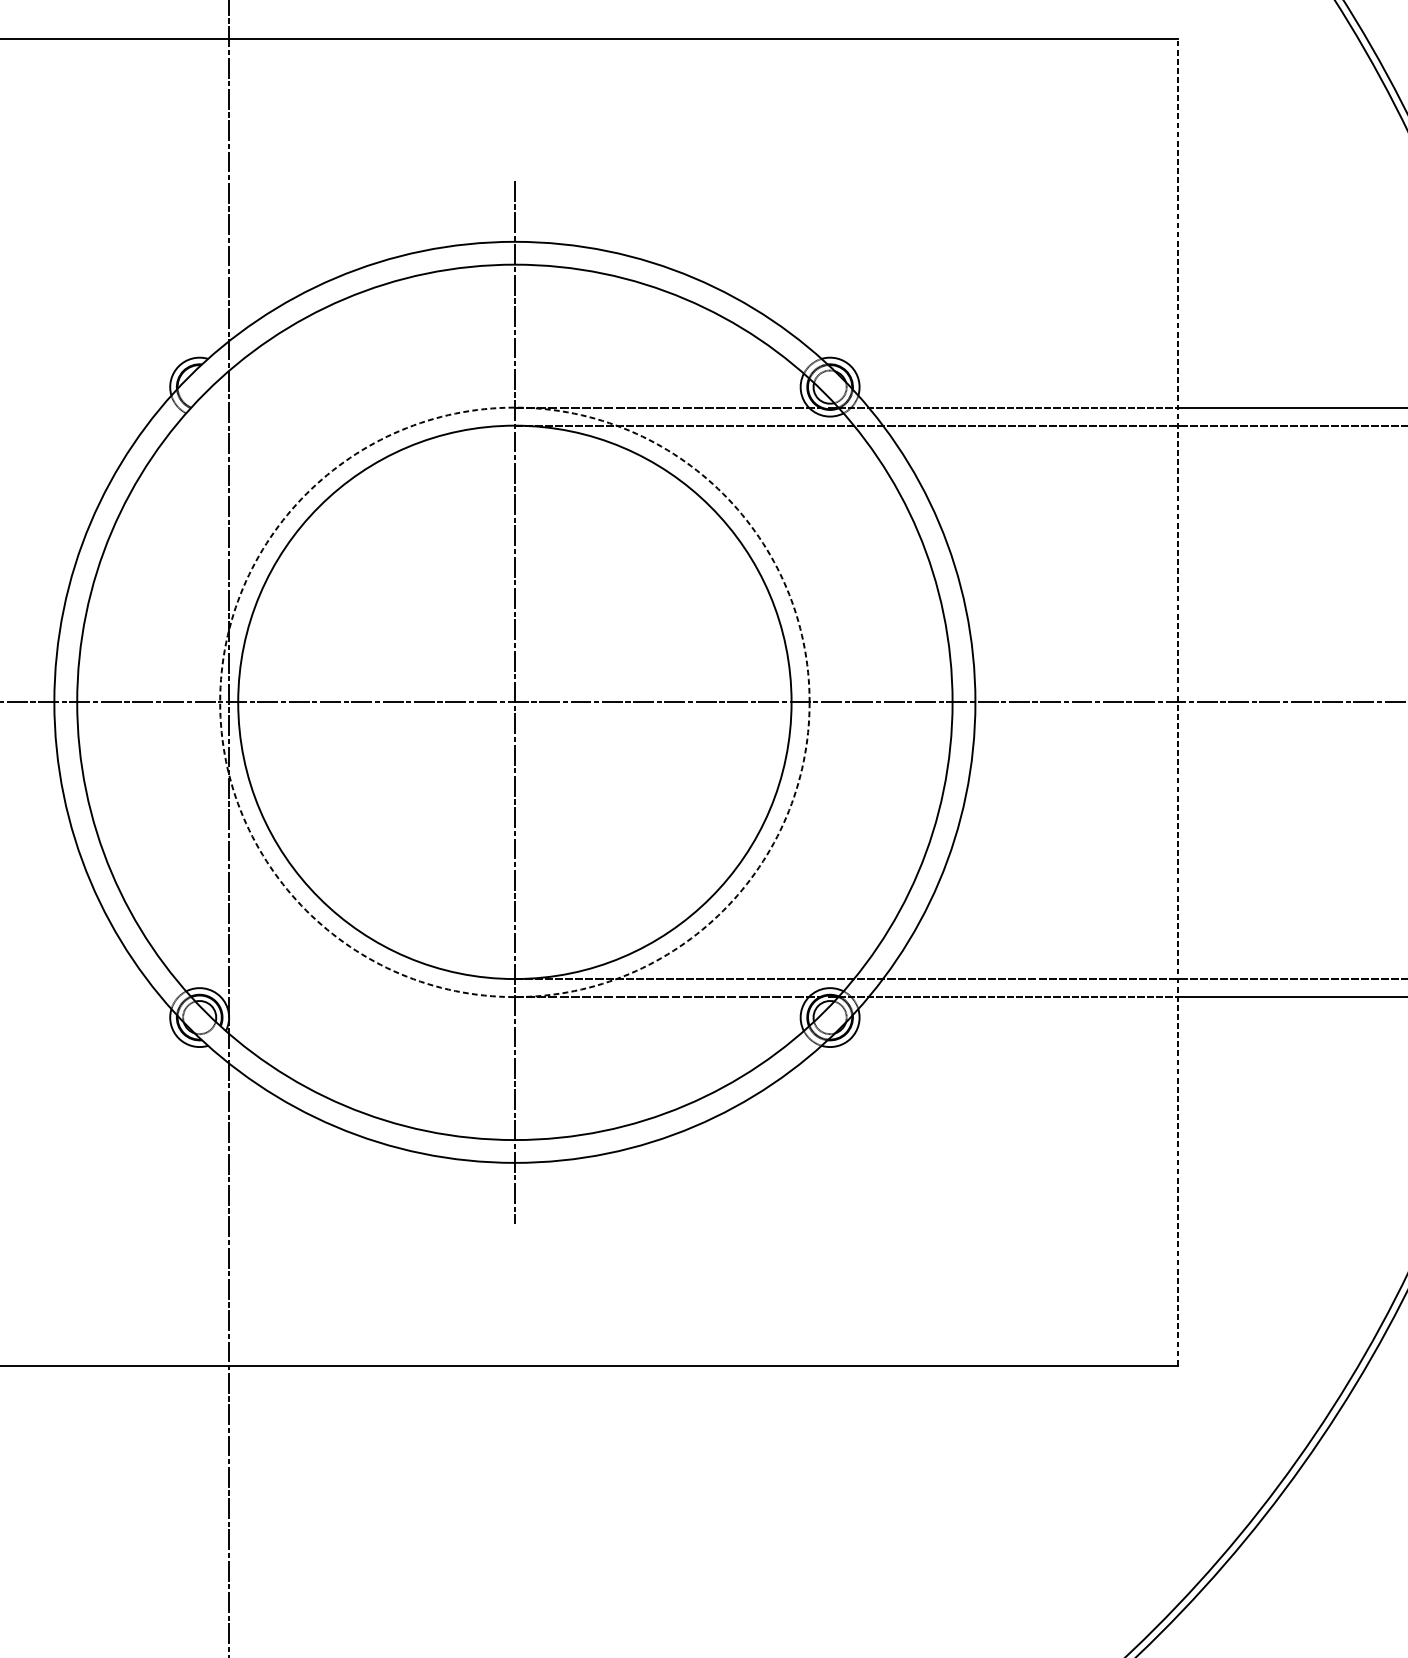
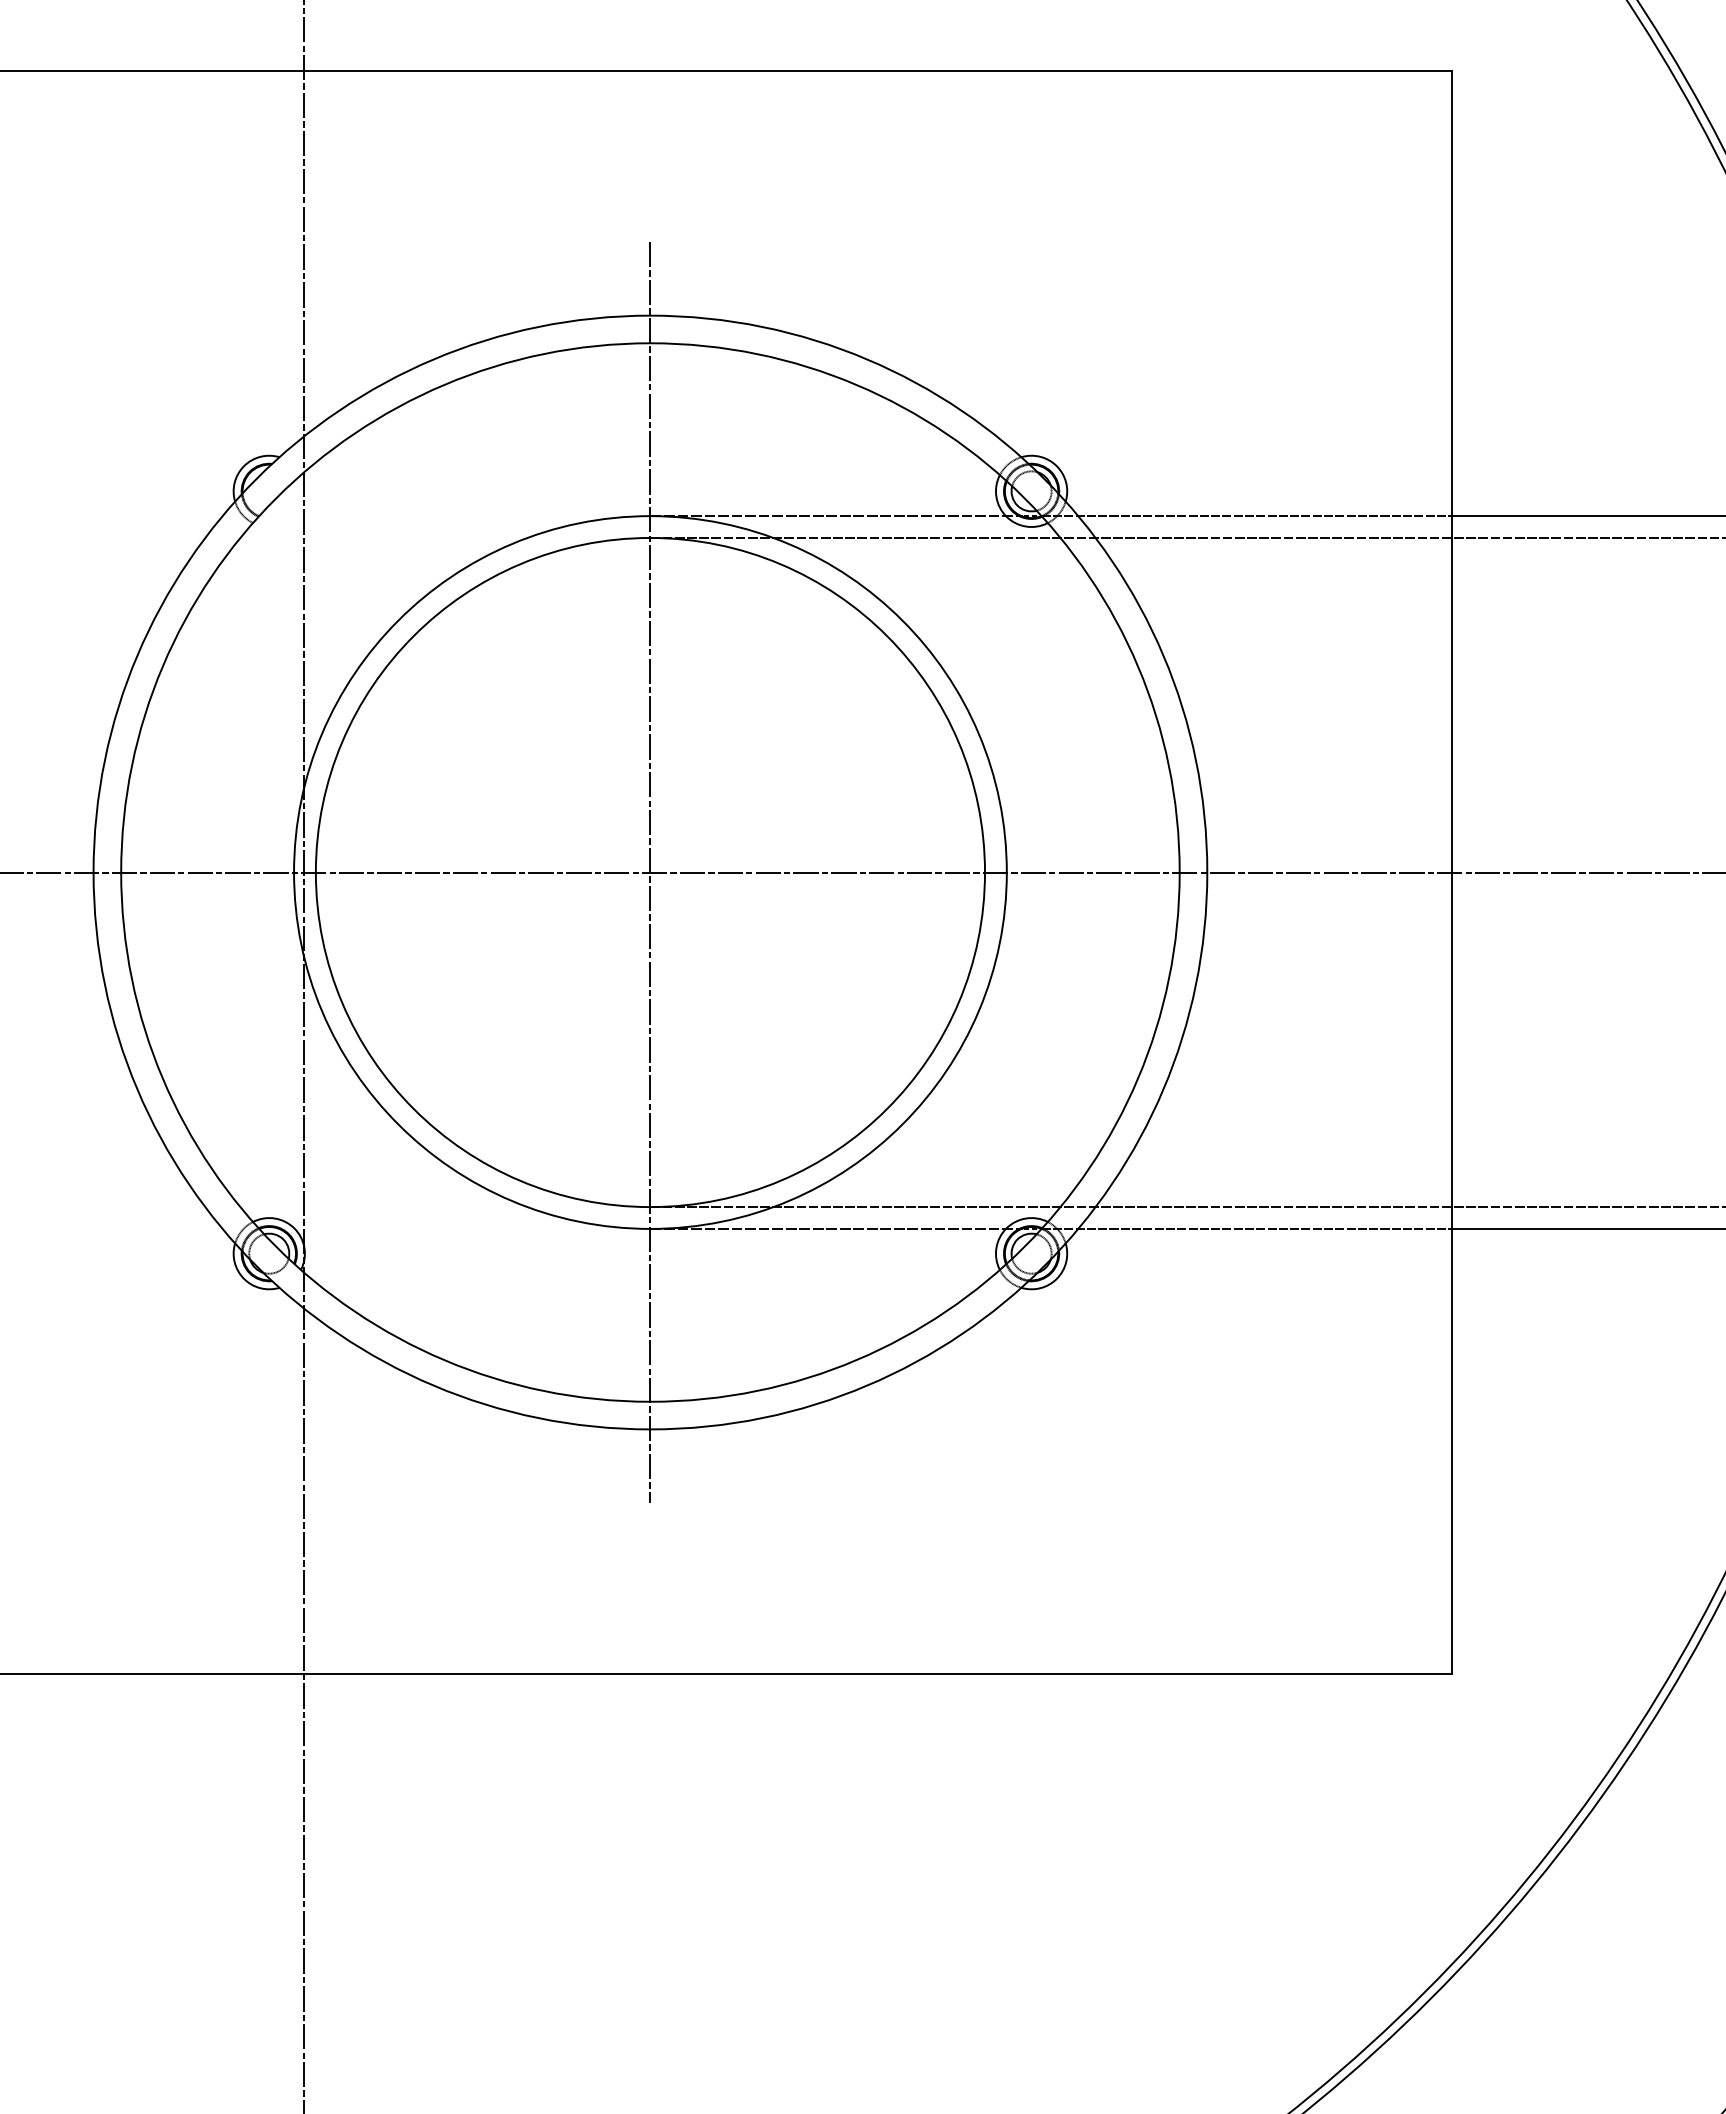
circle: (514, 702) -> (650, 872), dashed -> solid
line: (1178, 702) -> (1452, 872), dashed -> solid

